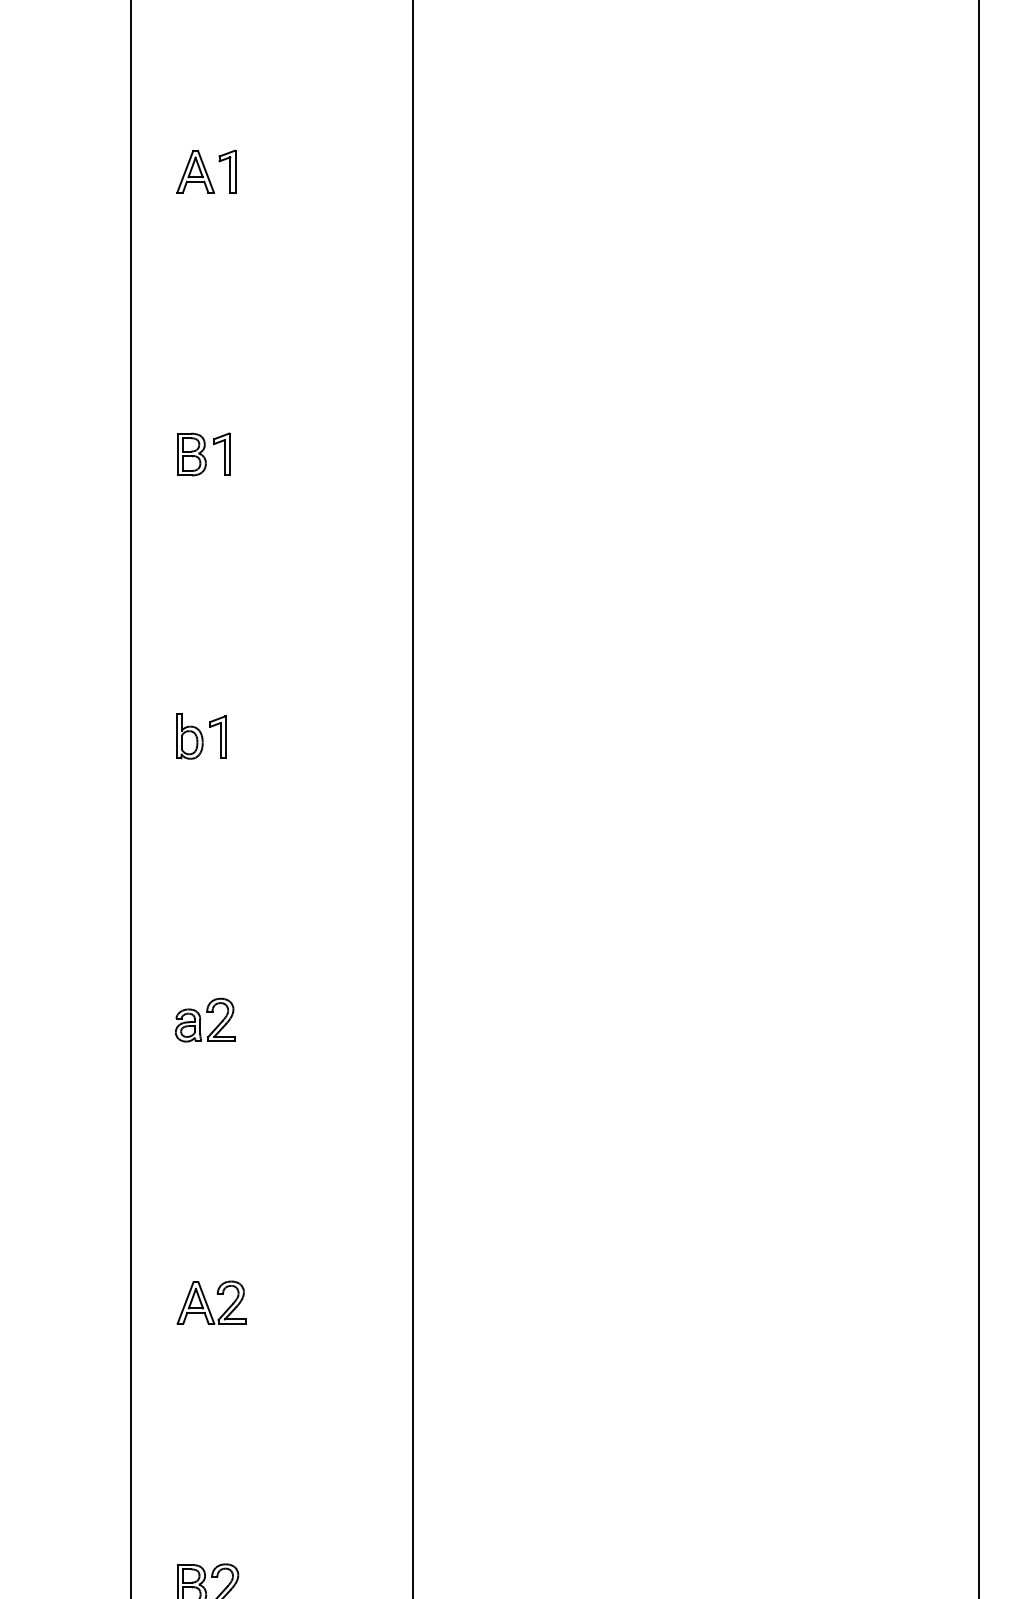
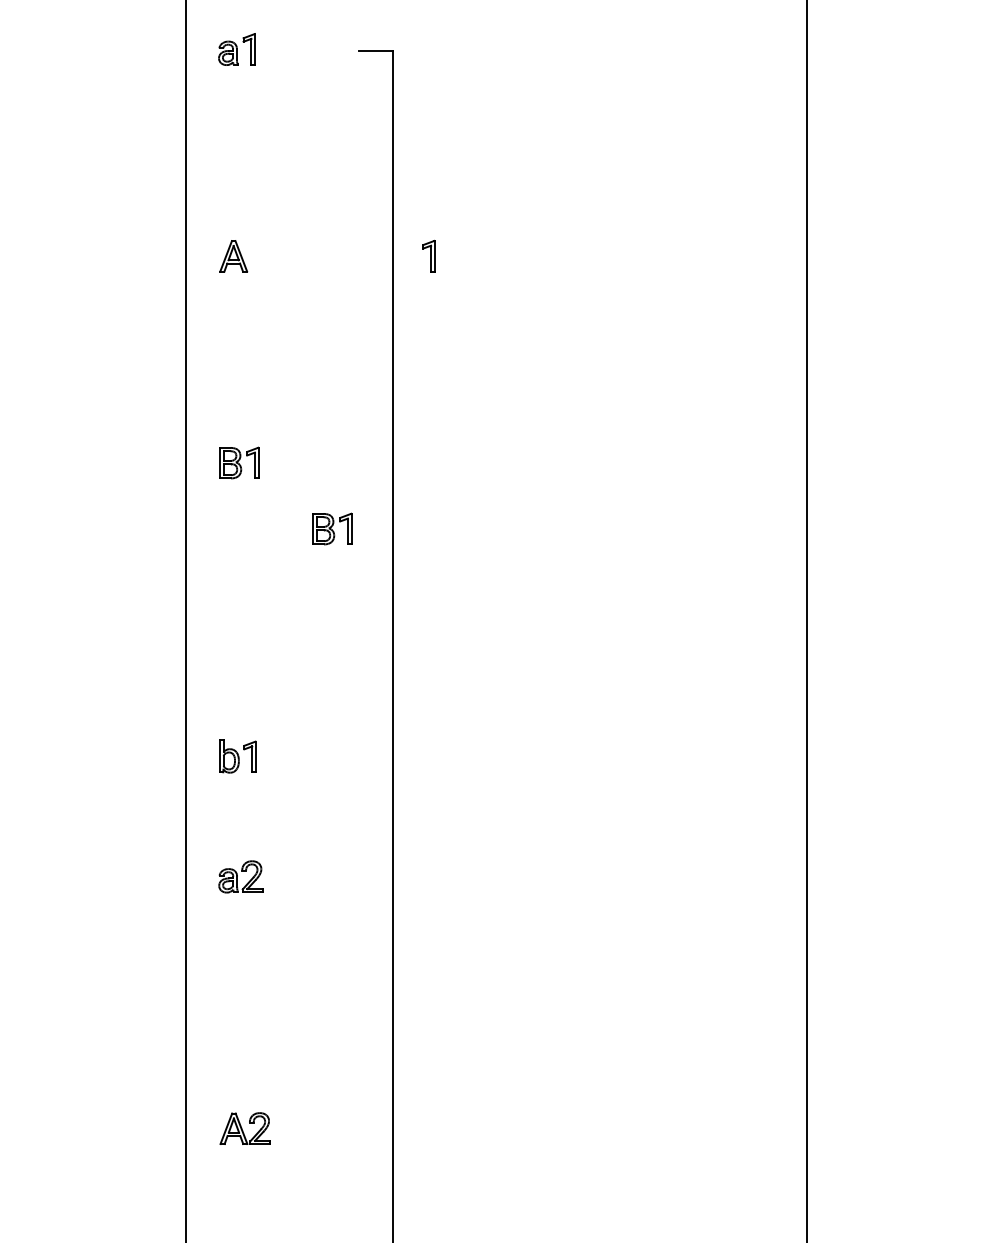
part: (226, 170) -> (428, 255), moved
part: (330, 543) -> (332, 528), added
part: (200, 736) -> (237, 756), moved
part: (210, 1302) -> (244, 1128), moved

